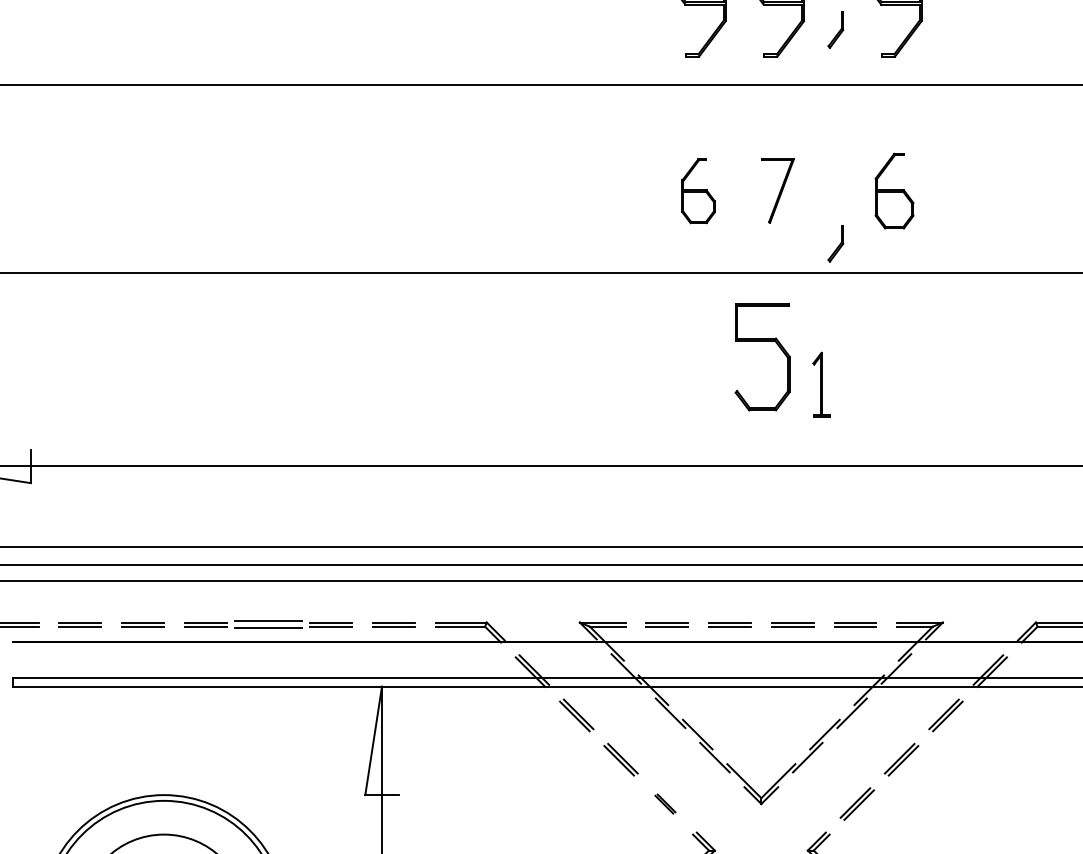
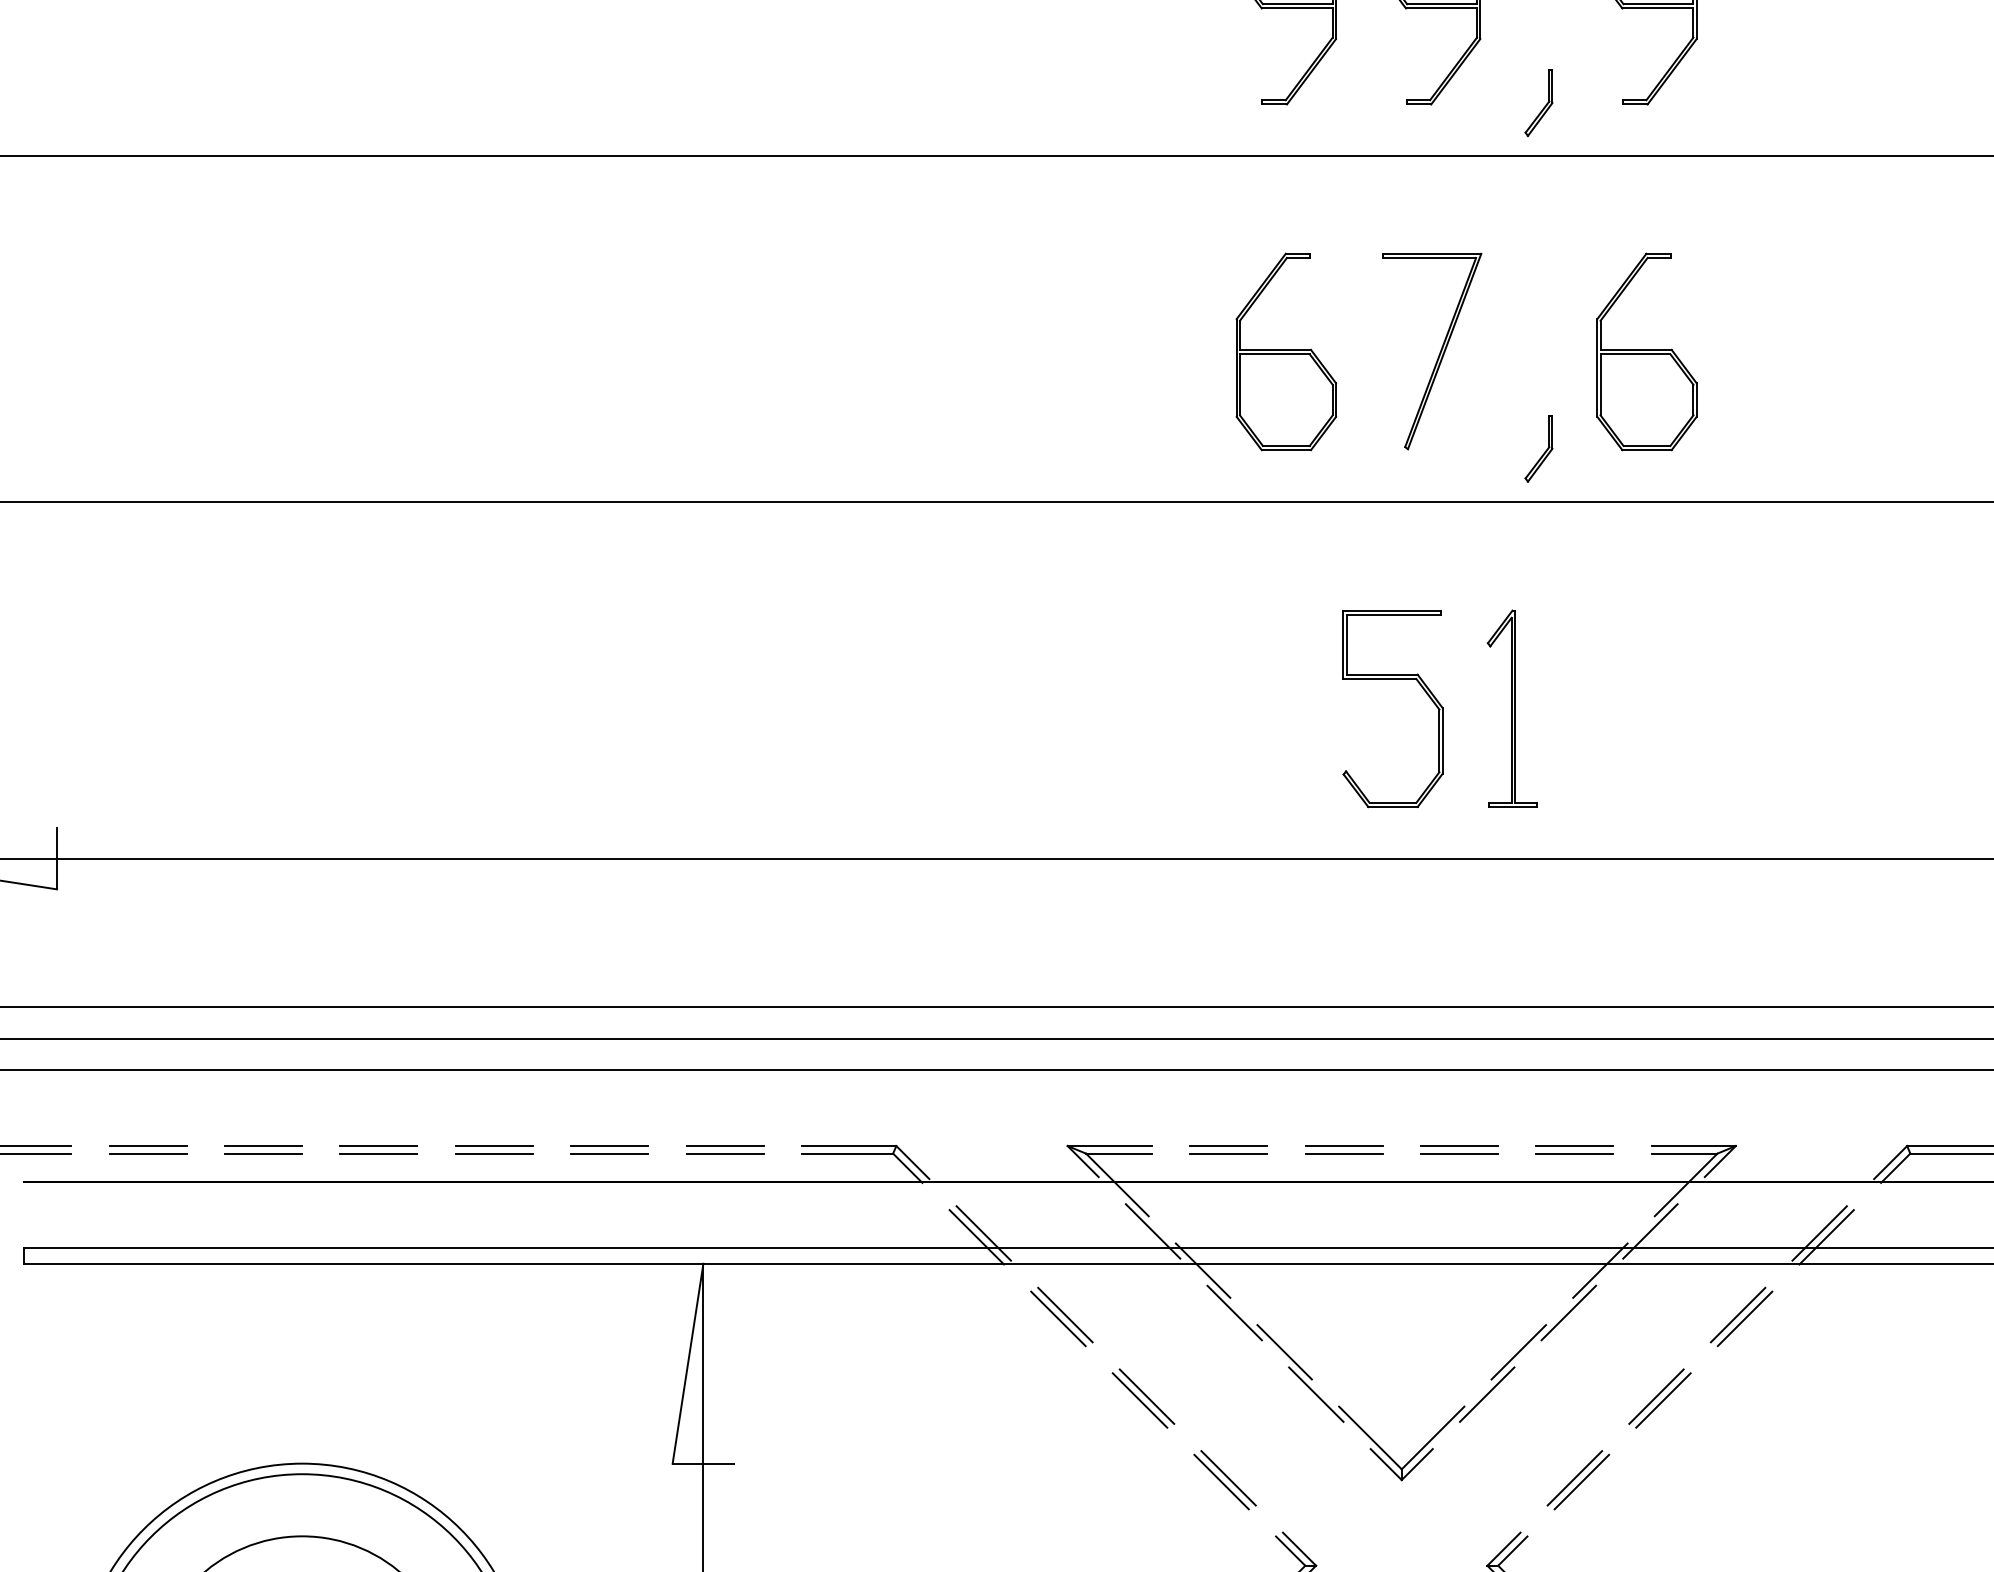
part: (835, 29) -> (1538, 102), moved
part: (698, 190) -> (1286, 350), size x1.67
part: (777, 190) -> (1431, 350), size x1.67
part: (894, 190) -> (1646, 350), size x1.43
part: (762, 341) -> (1392, 680), moved
part: (821, 384) -> (1512, 707), size x1.67
part: (268, 624) -> (494, 1149), size x0.62
part: (665, 803) -> (1225, 1479), size x1.67

